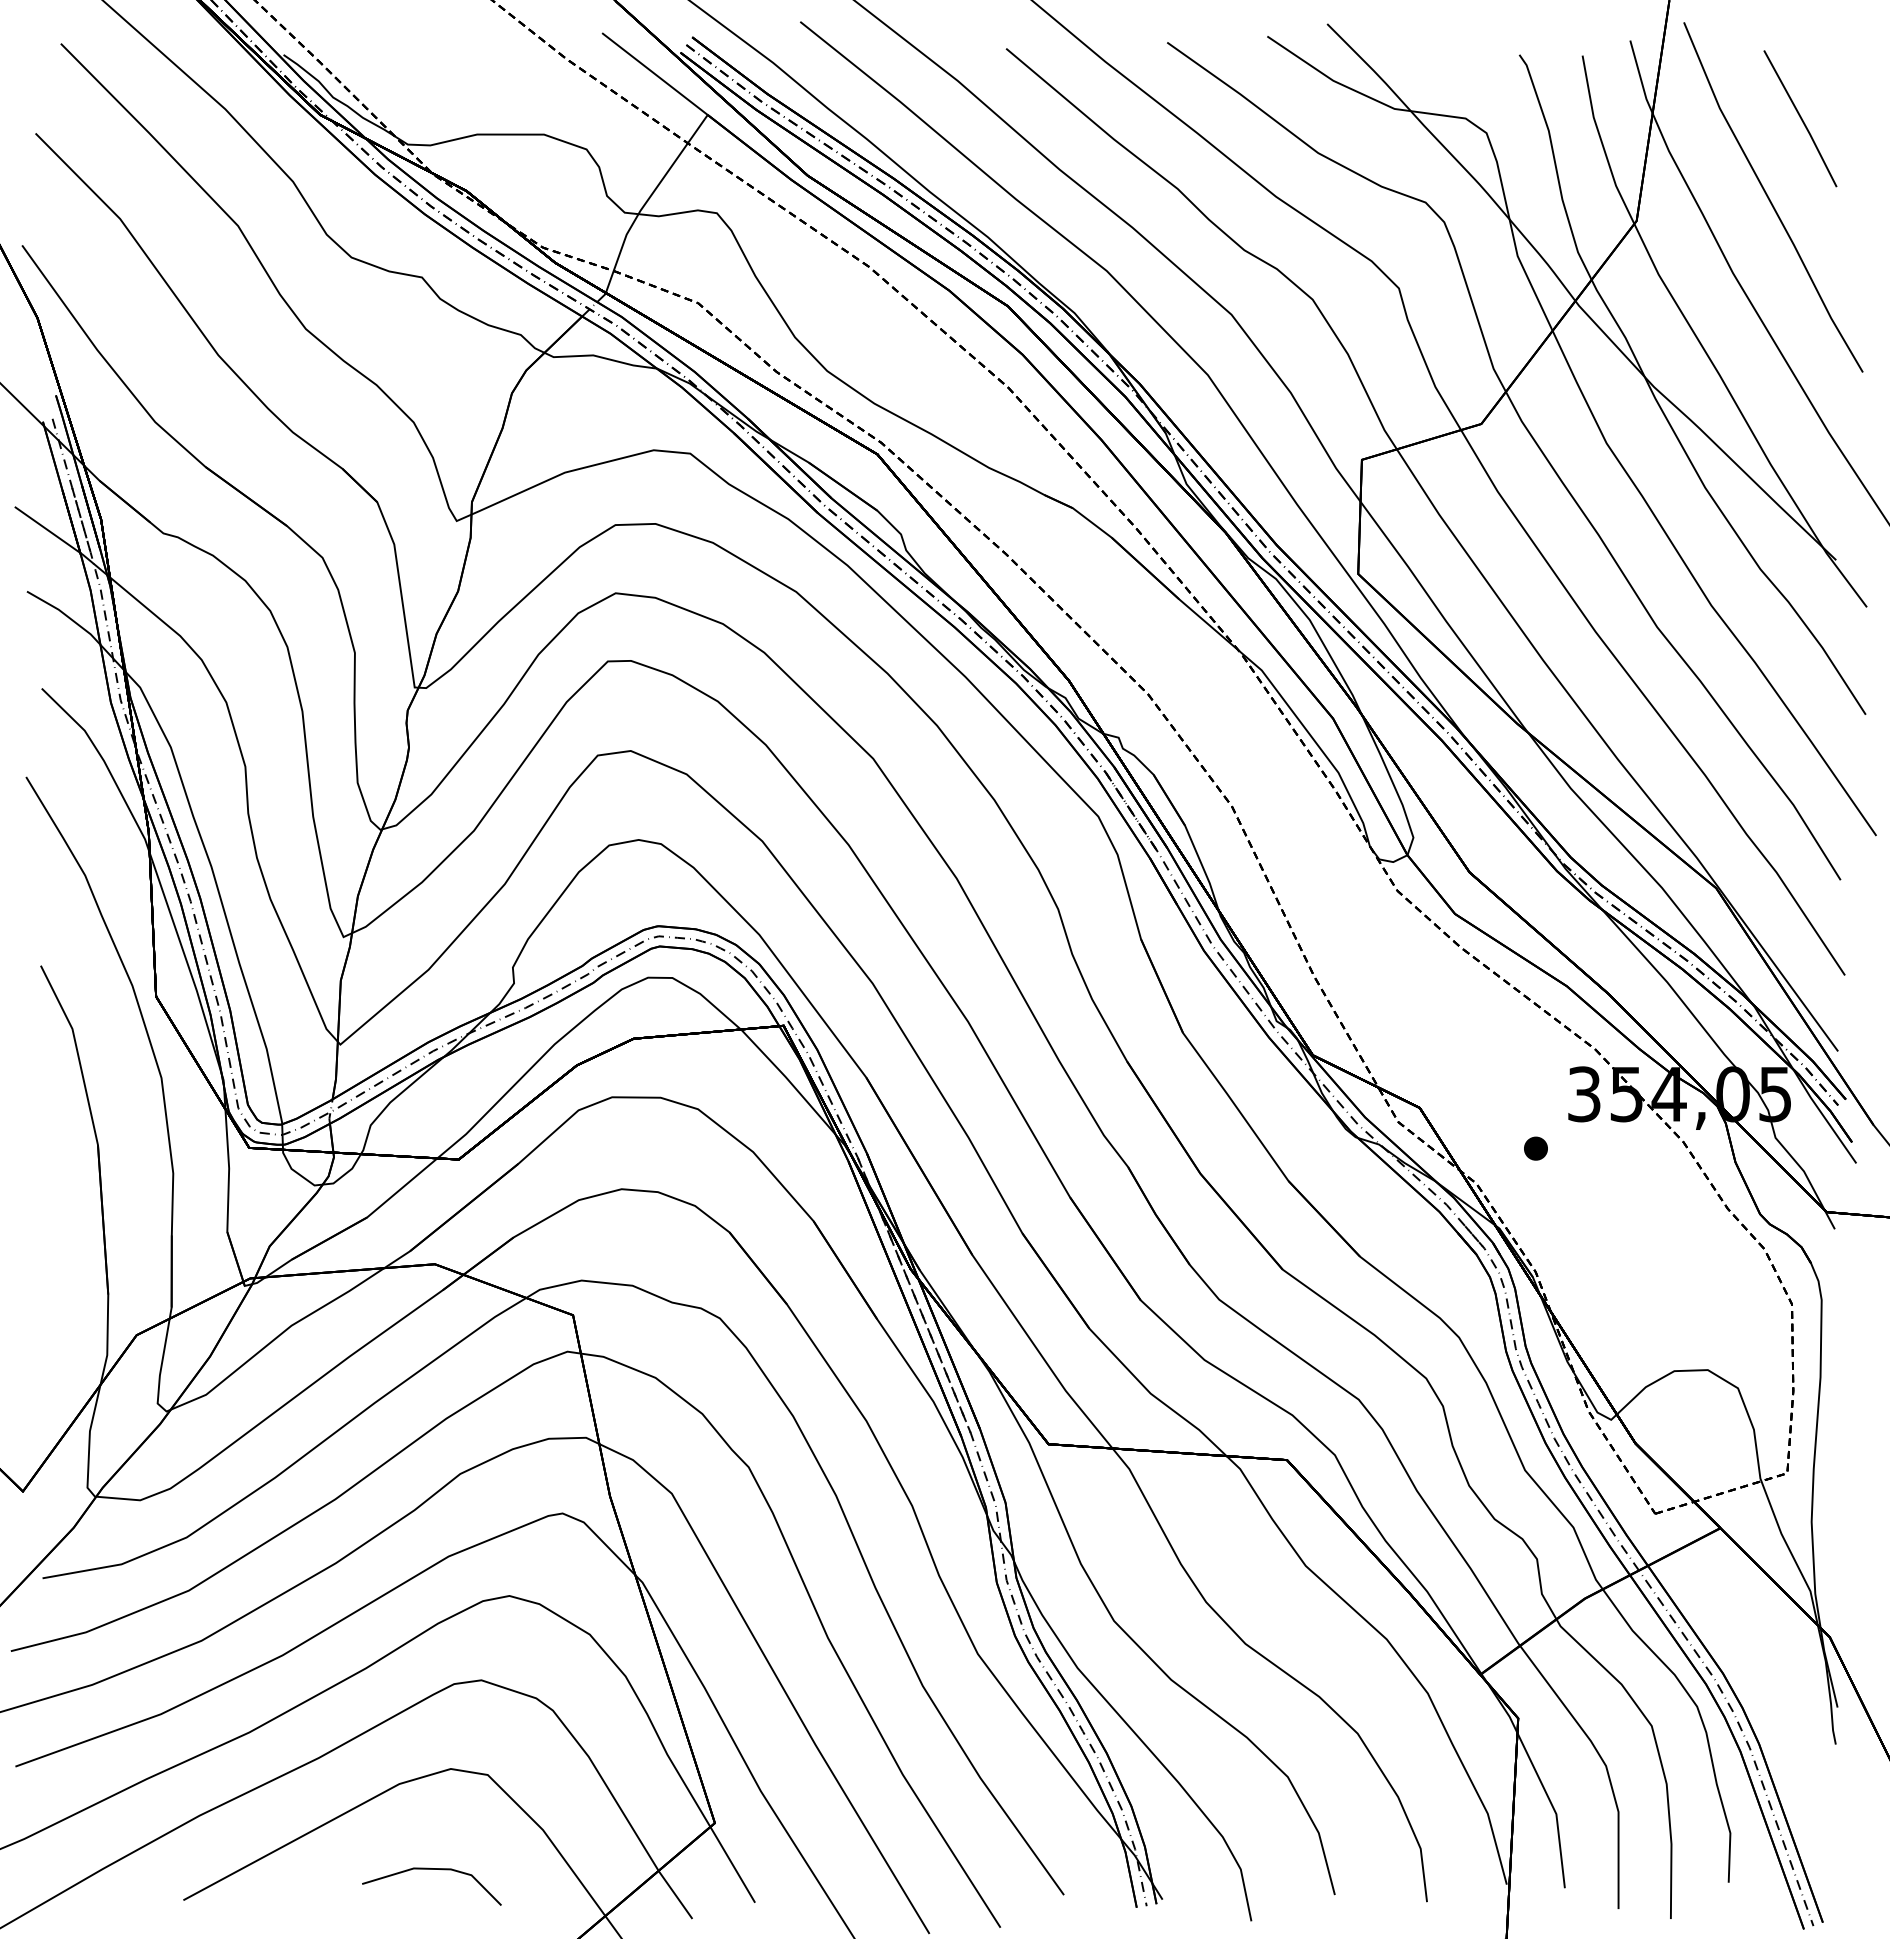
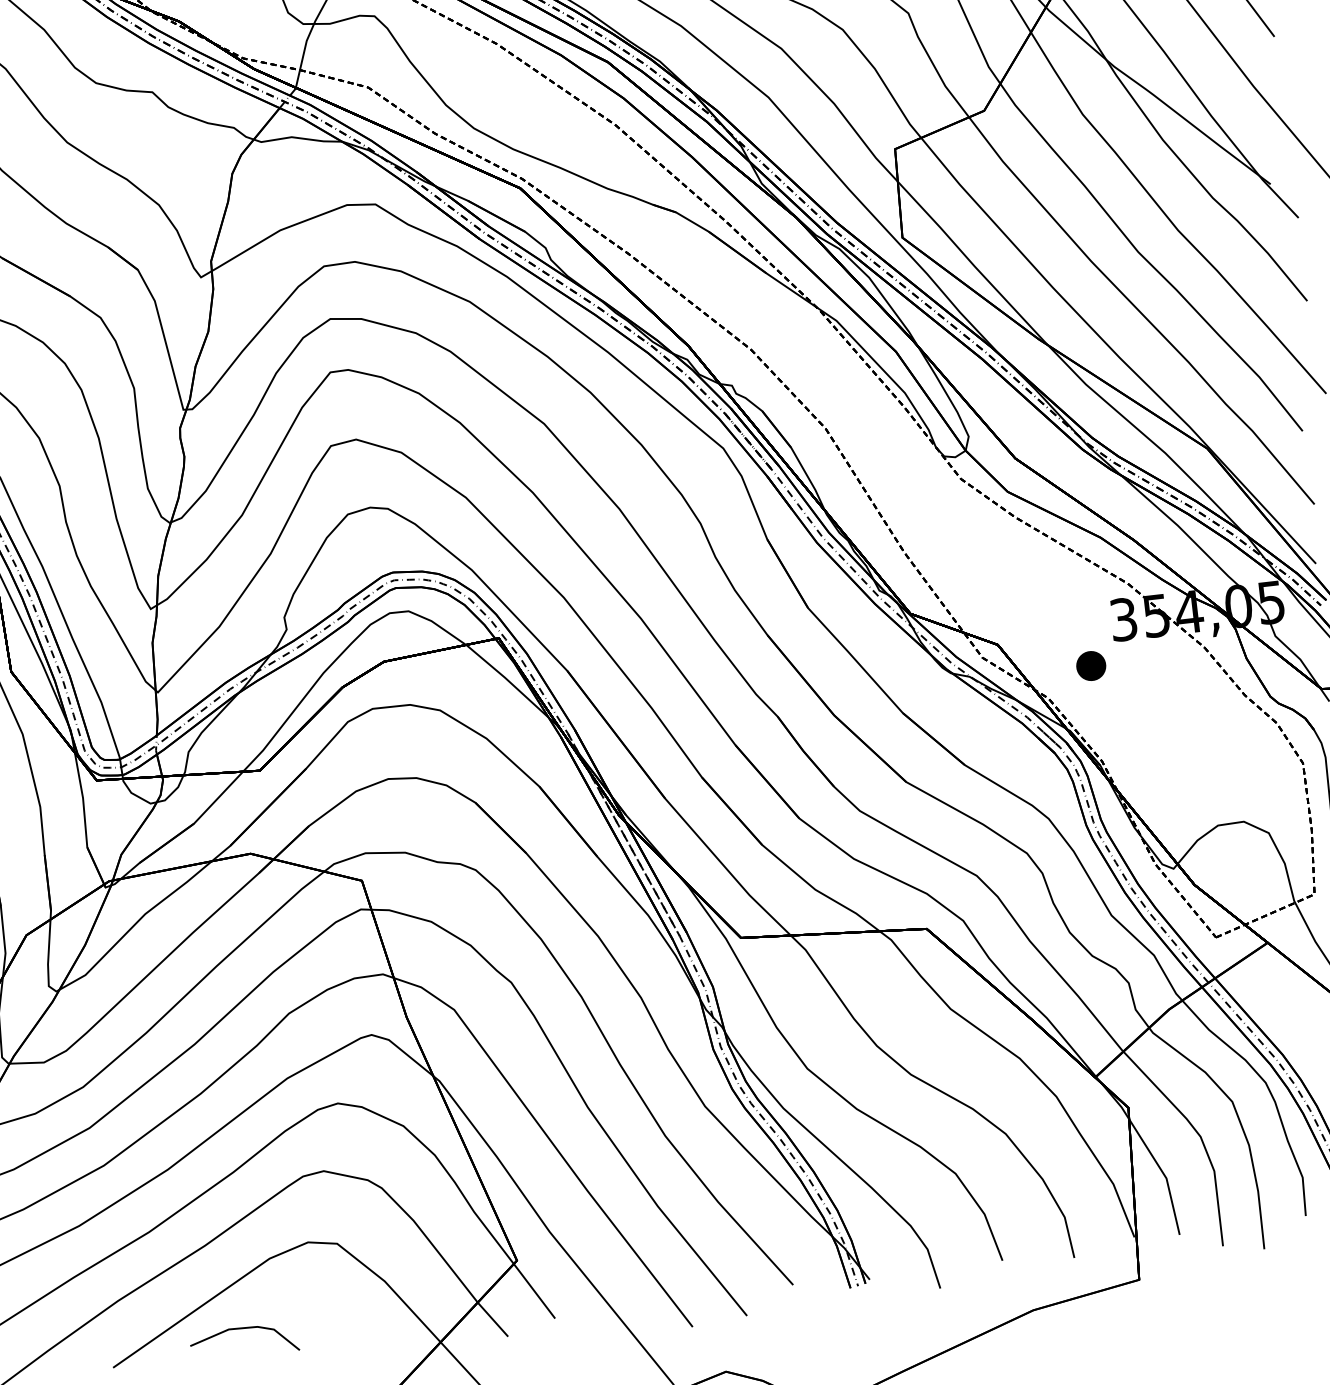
part: (1535, 1148) -> (1090, 665), size x1.6
line: (431, 1869) -> (242, 1328), moved

